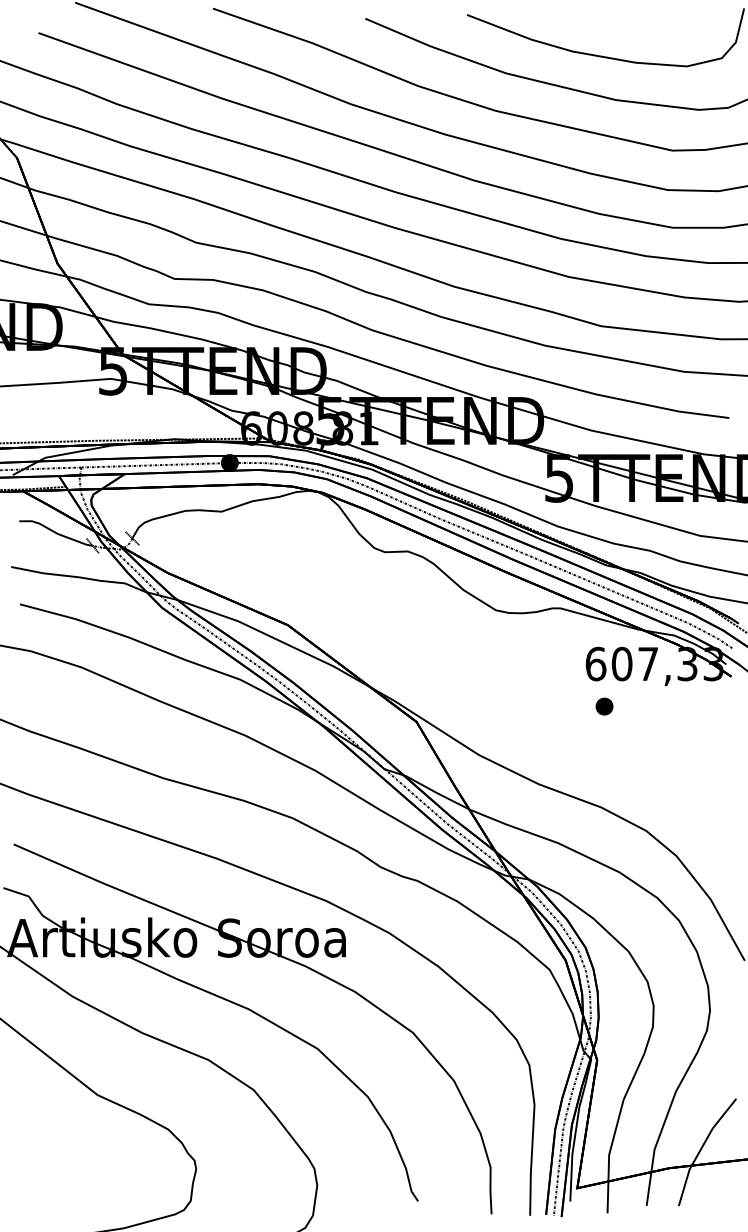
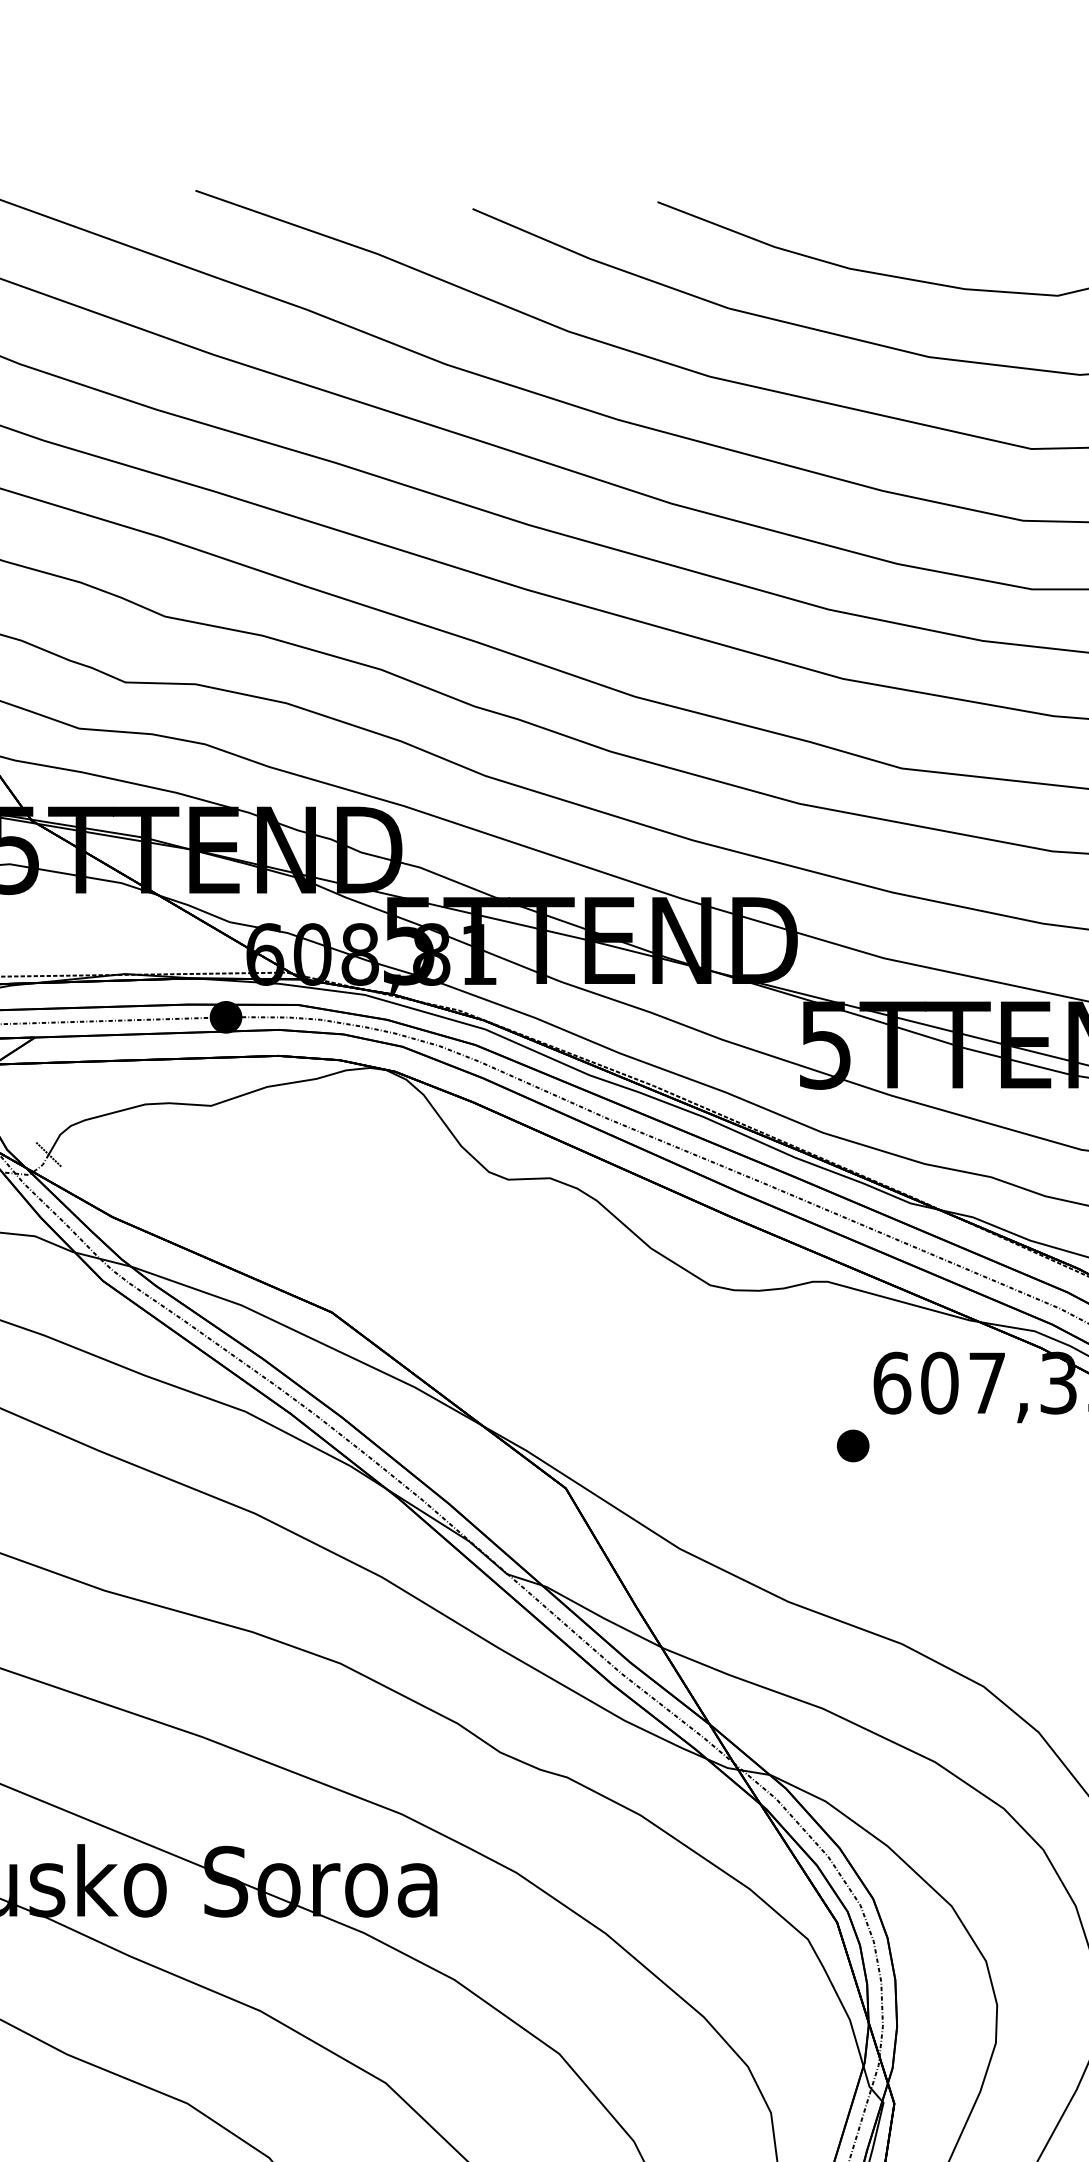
part: (604, 706) -> (853, 1445), moved

